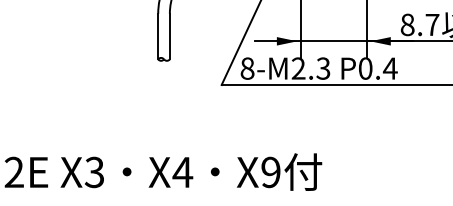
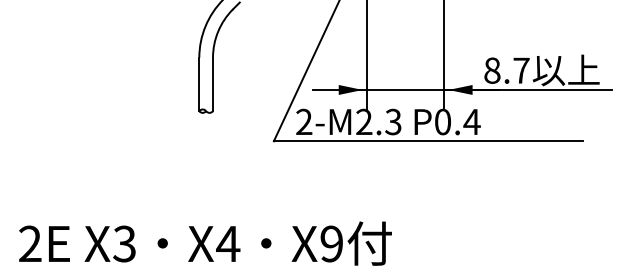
text: (247, 68) -> (304, 121), 8-M2.3 -> 2-M2.3

